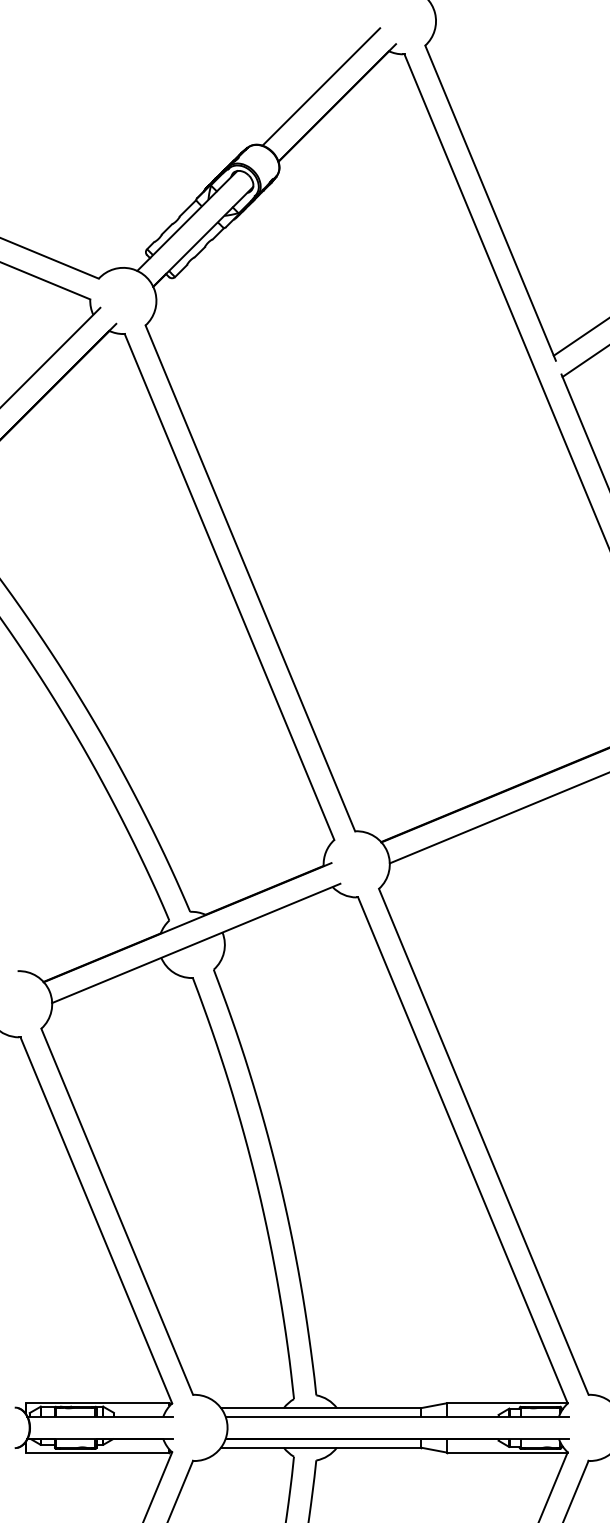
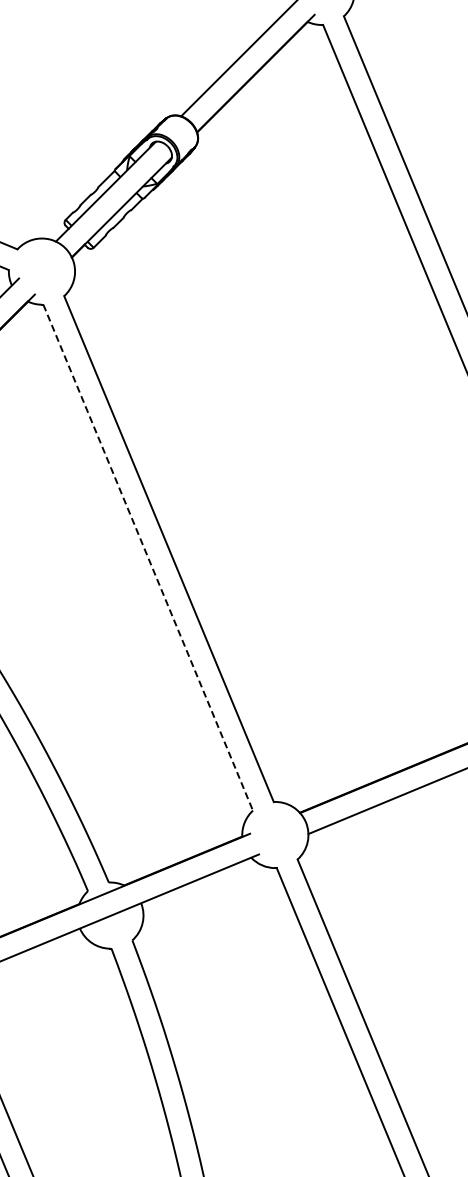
line: (229, 587) -> (148, 558), solid -> dashed

